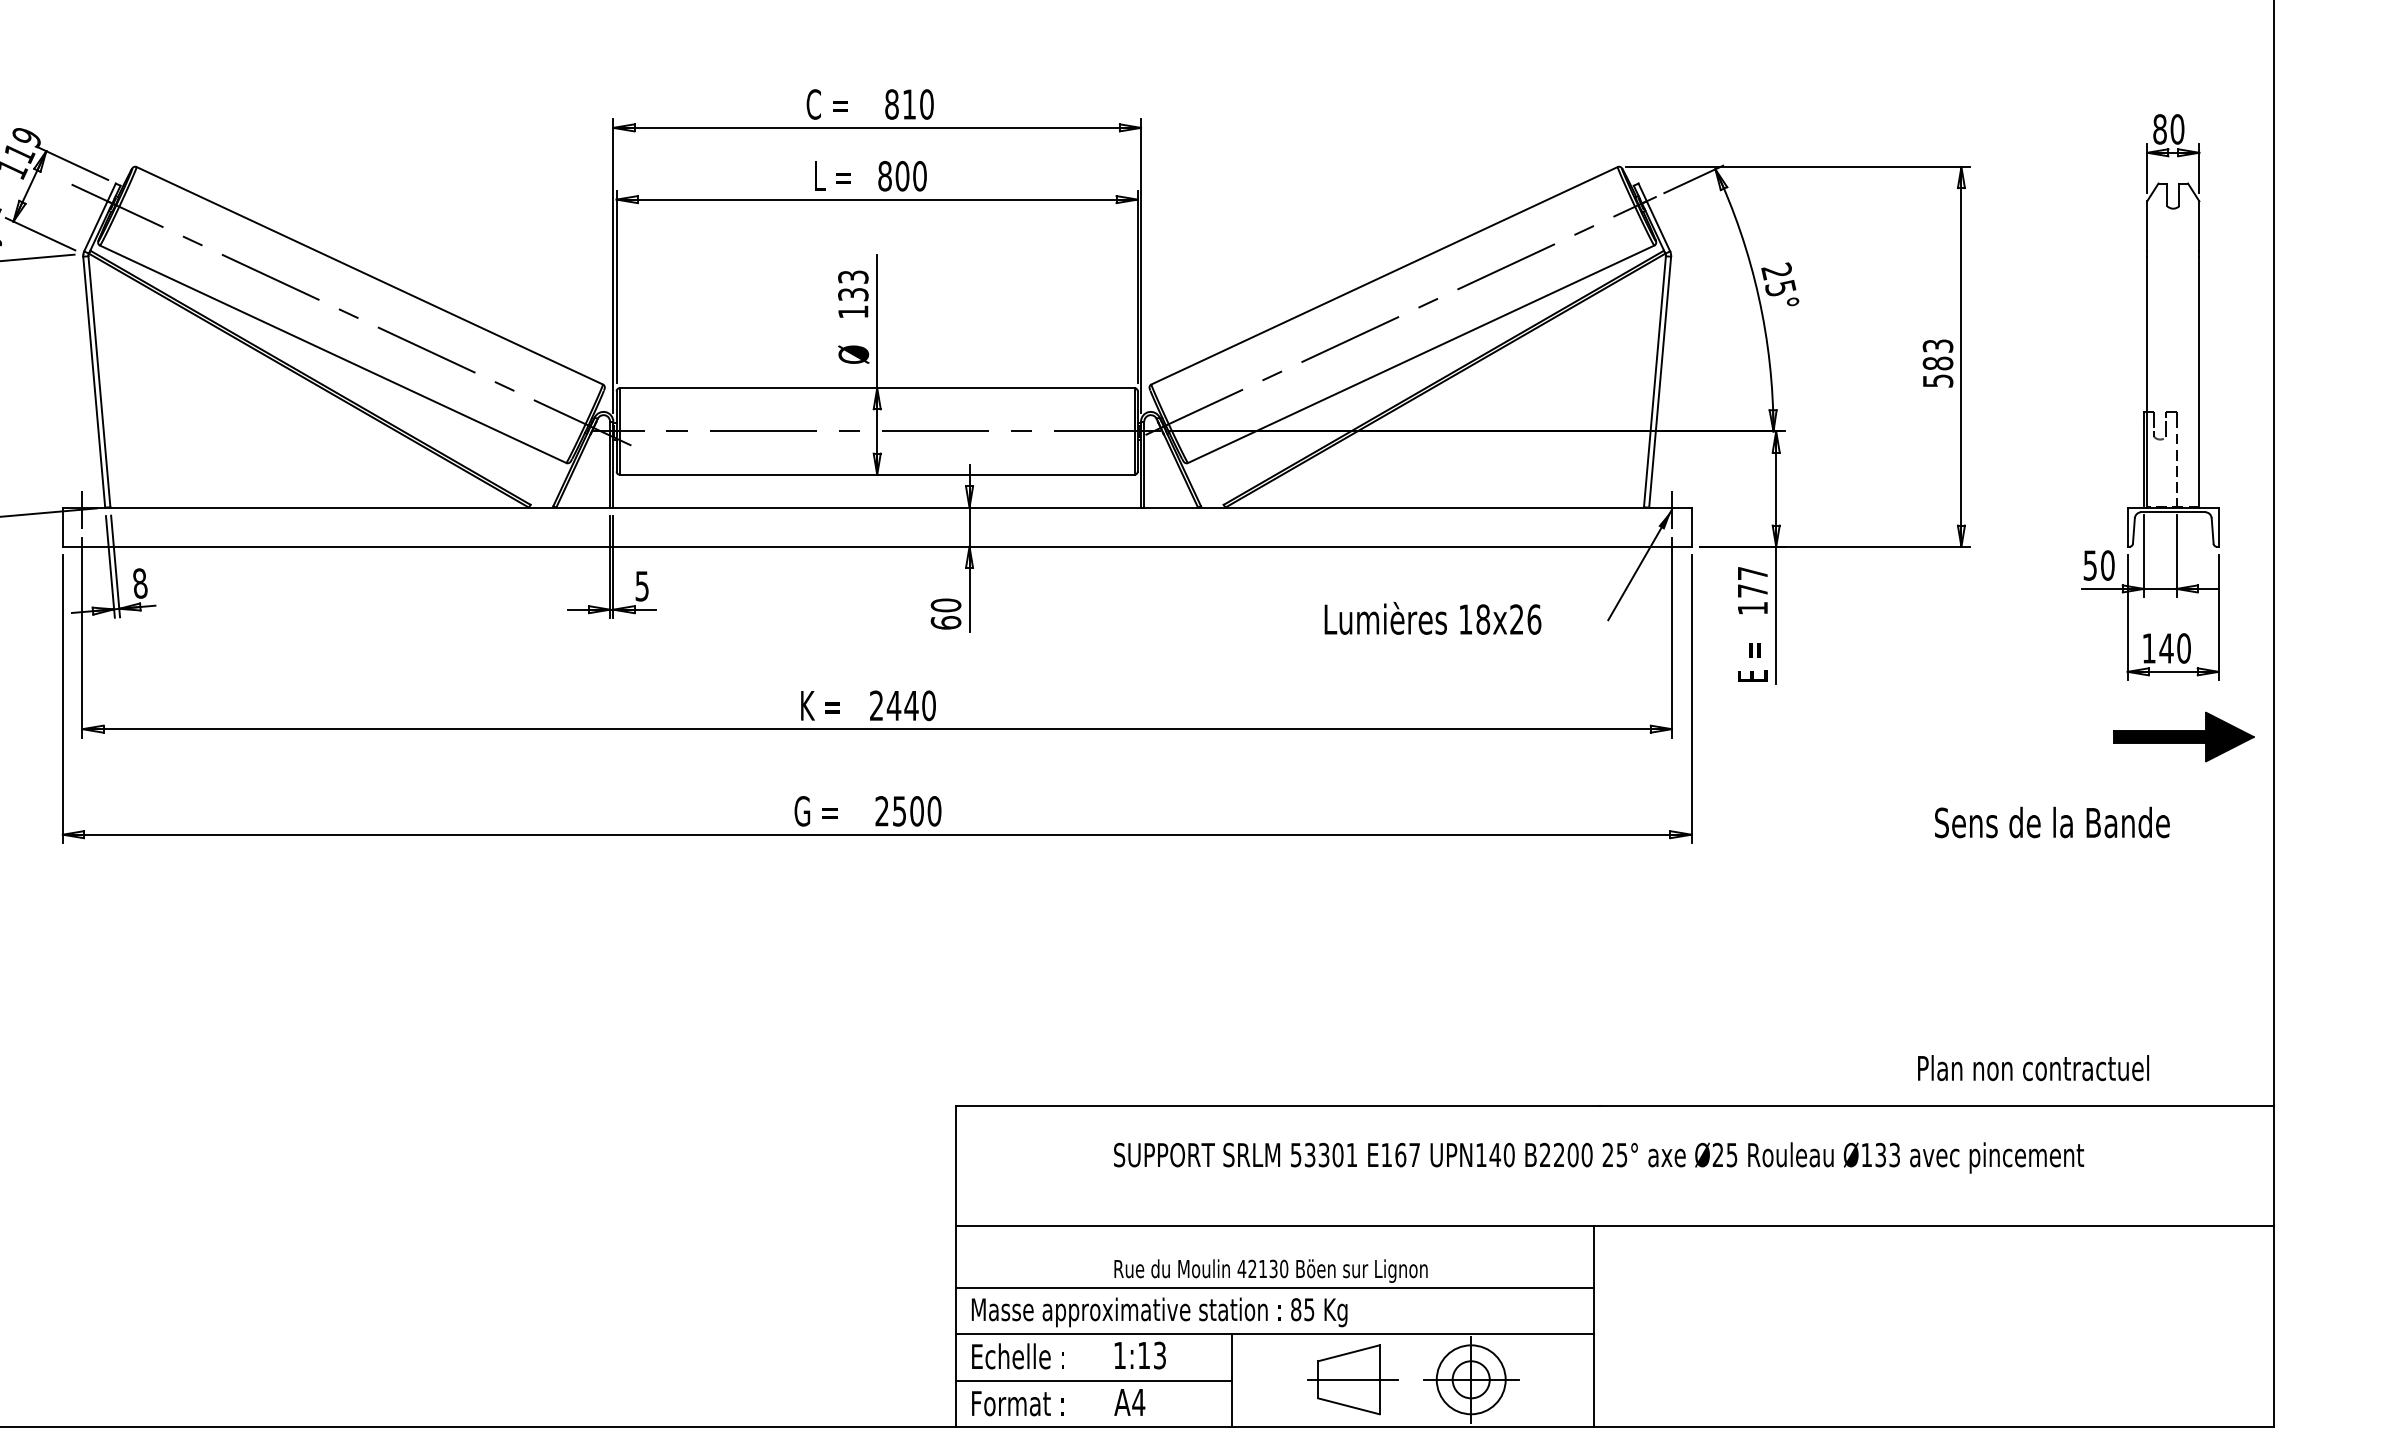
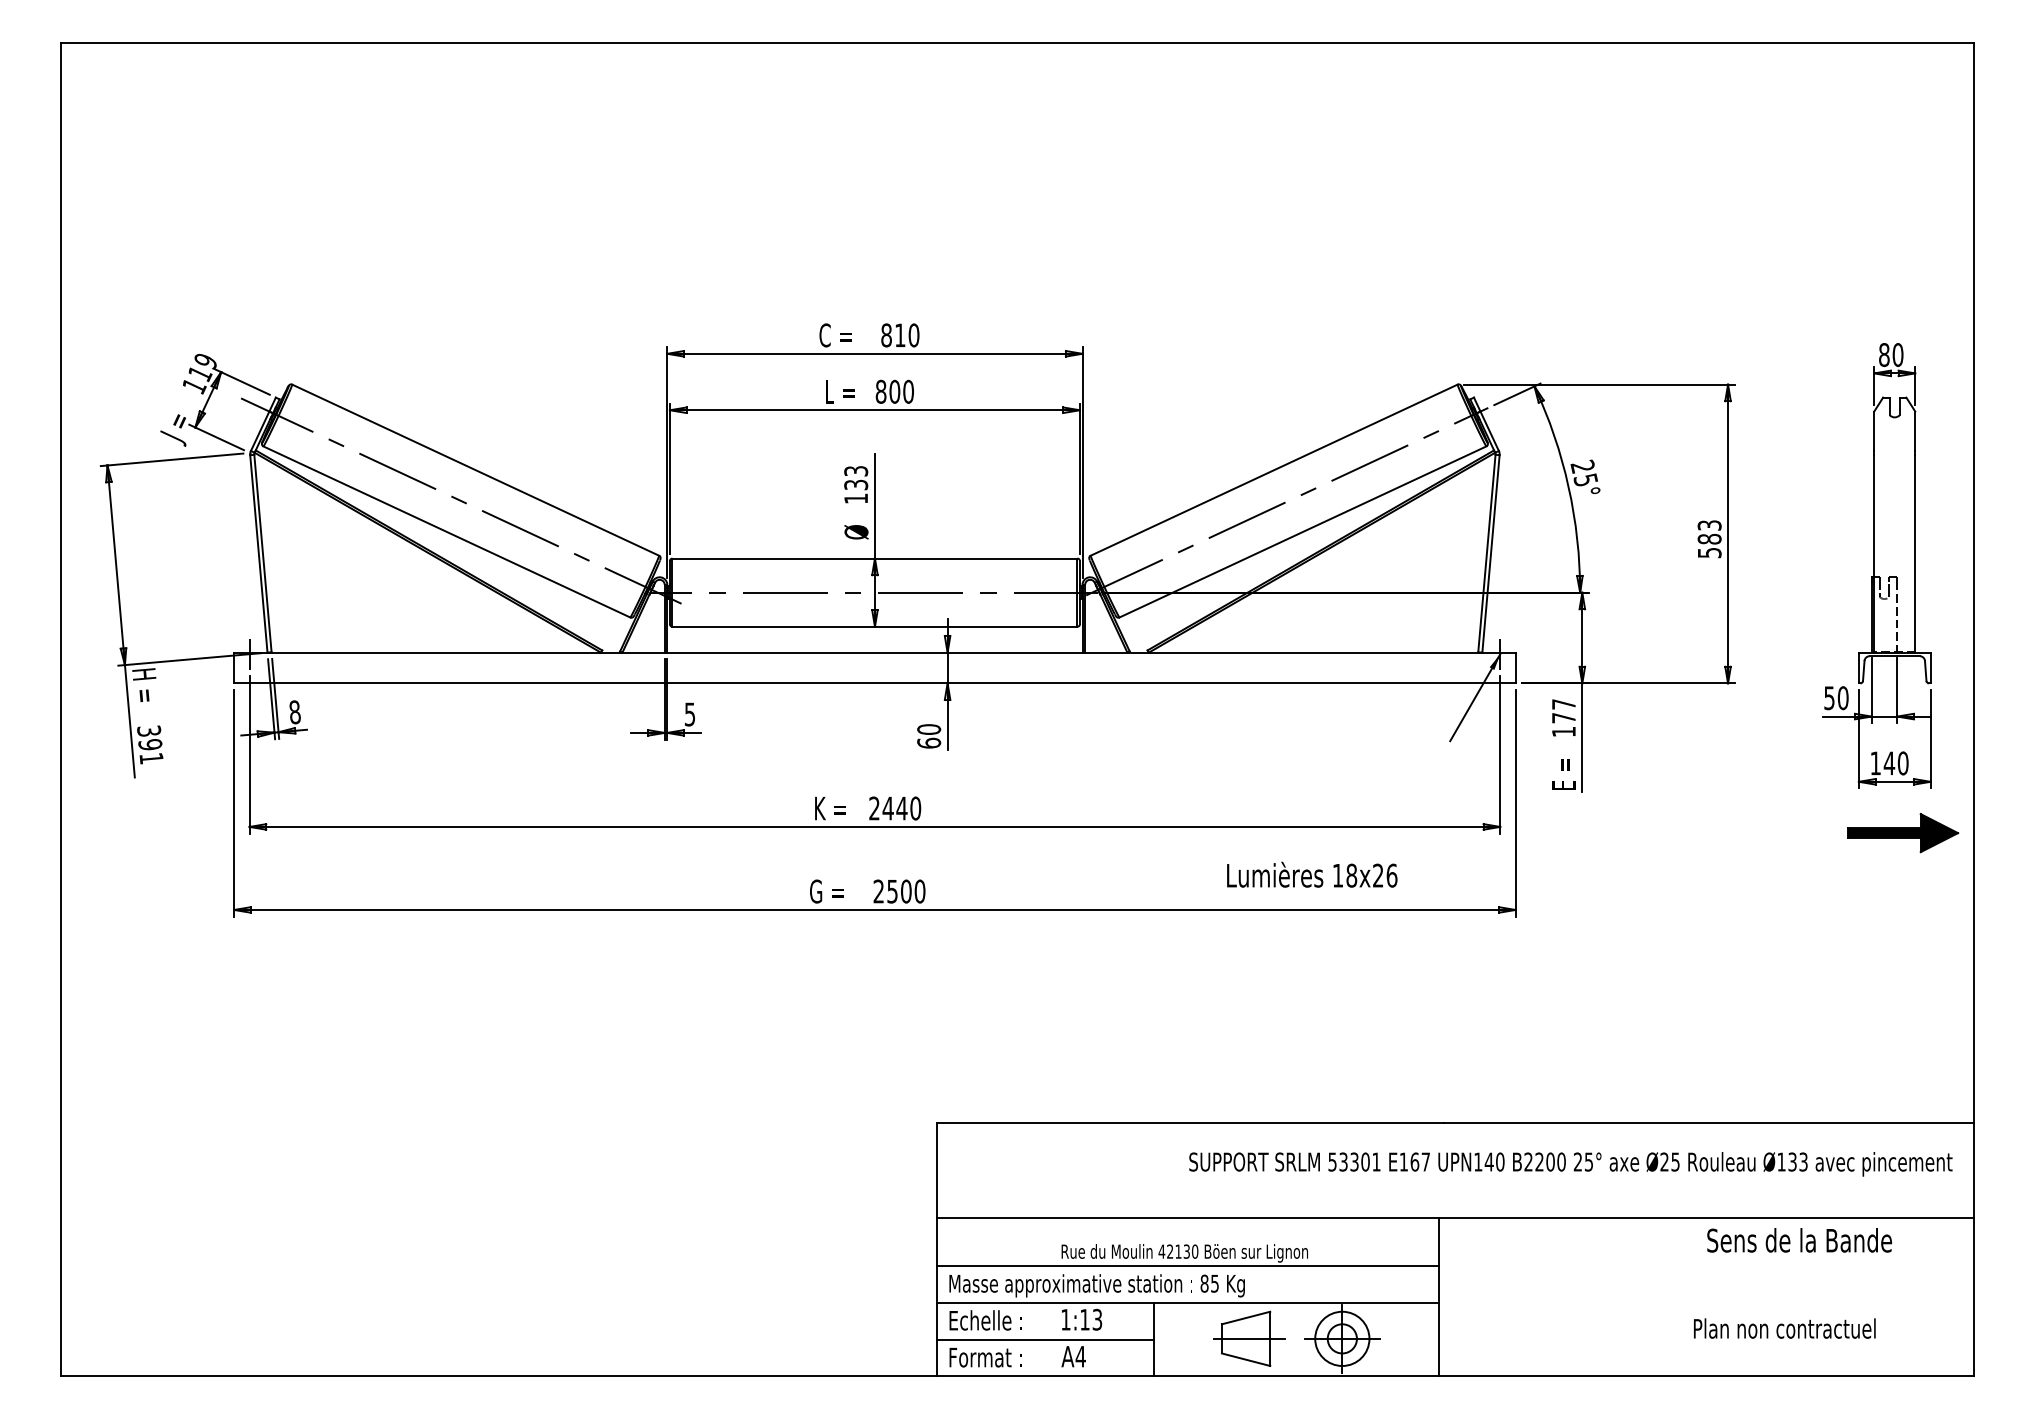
text: (1433, 618) -> (1312, 874), moved
text: (2052, 822) -> (1799, 1240), moved
text: (2033, 1067) -> (1784, 1328), moved
text: (1598, 1158) -> (1570, 1164), moved

